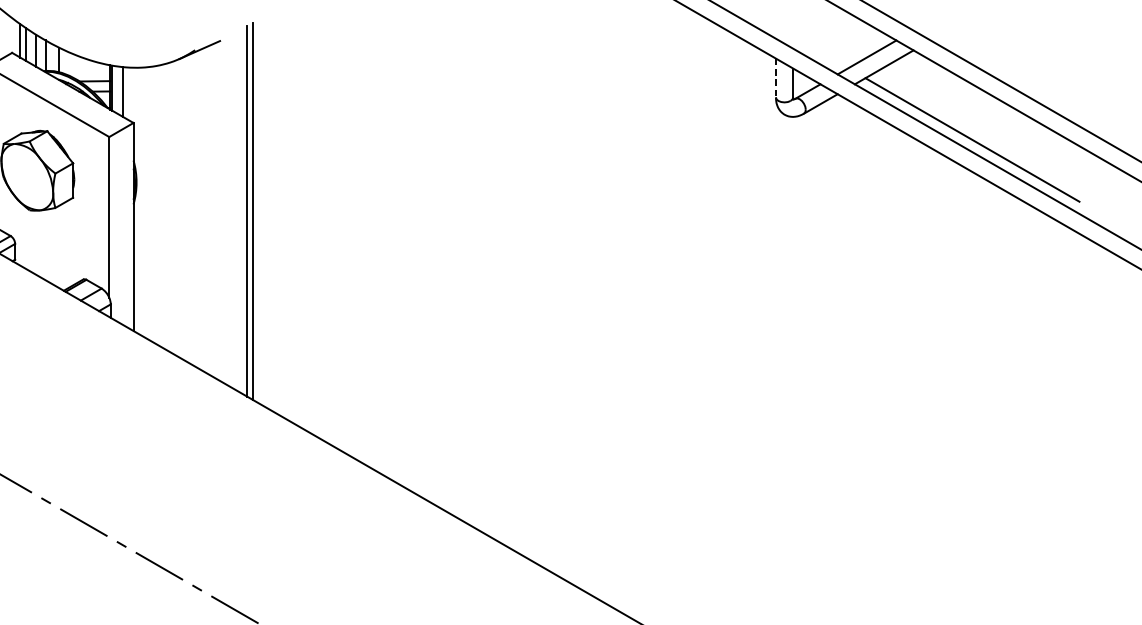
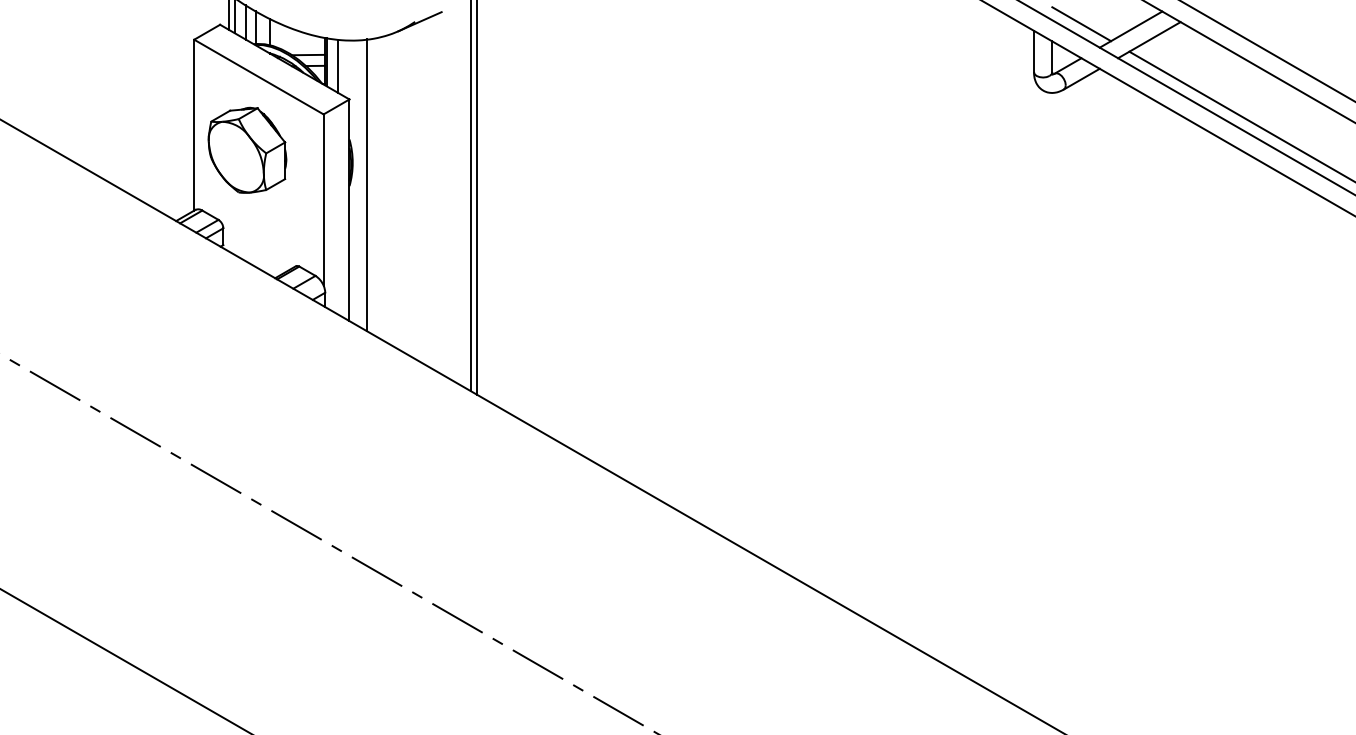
line: (820, 52) -> (1081, 24), added
line: (776, 77) -> (1034, 51), dashed -> solid
line: (150, 203) -> (367, 185), added

